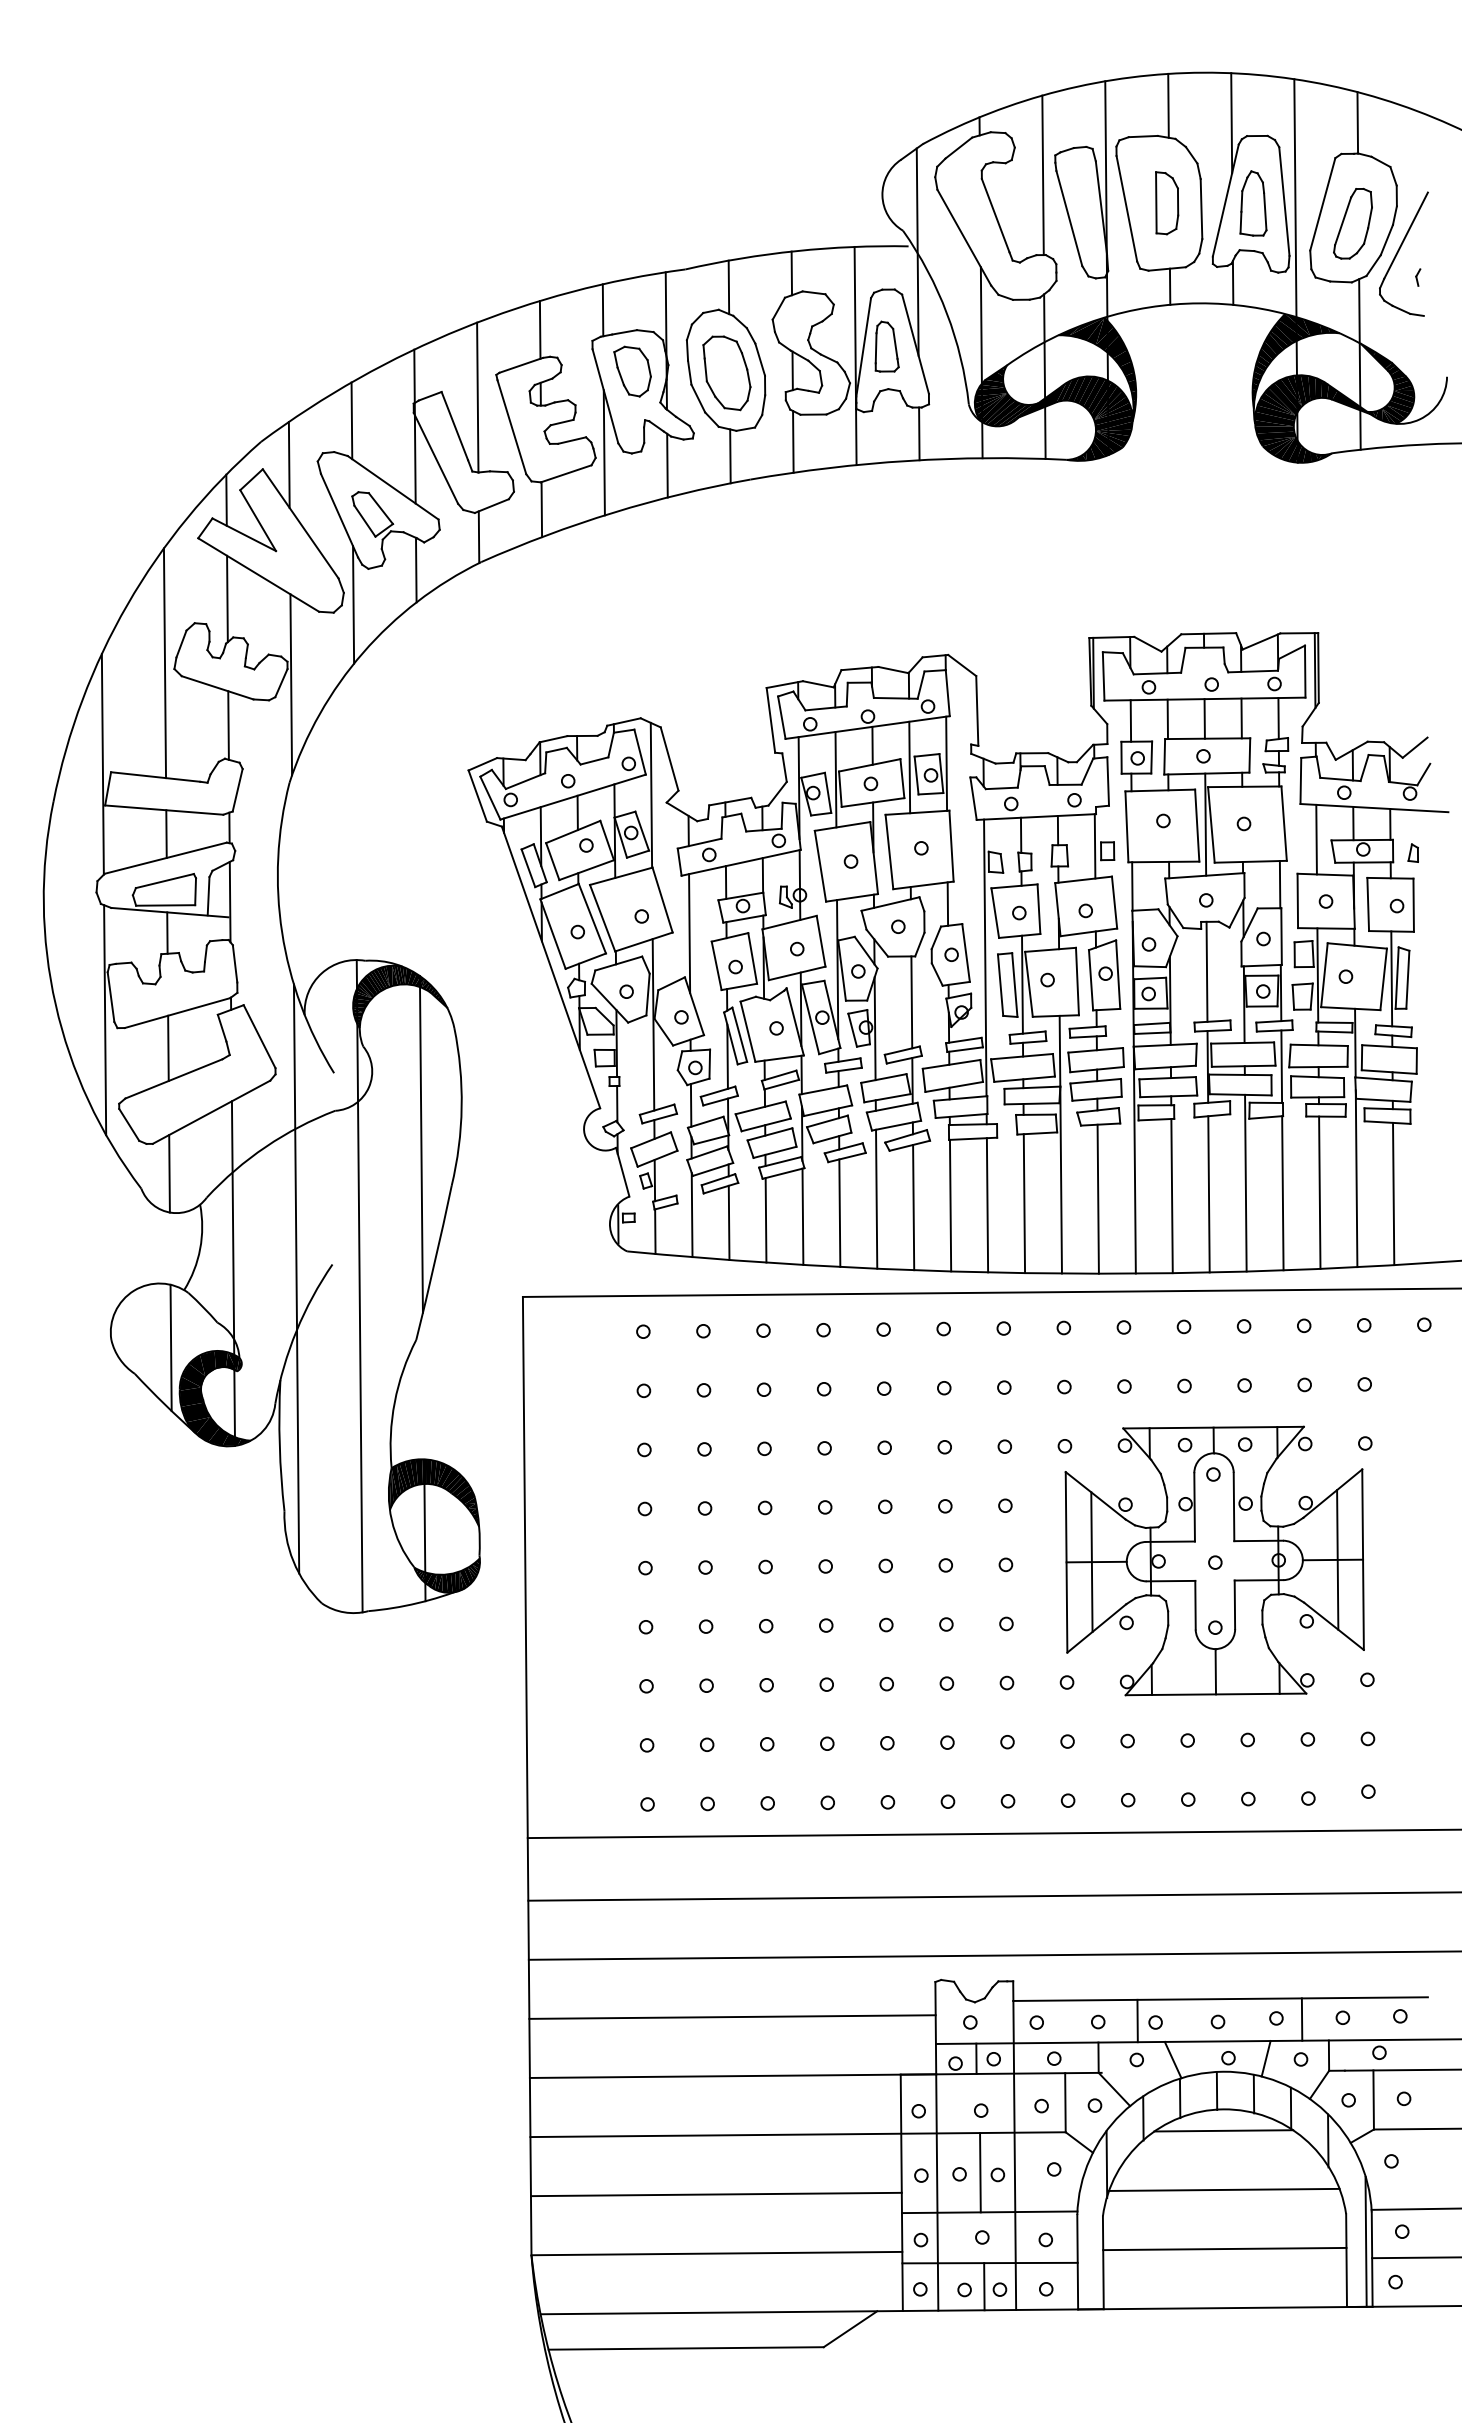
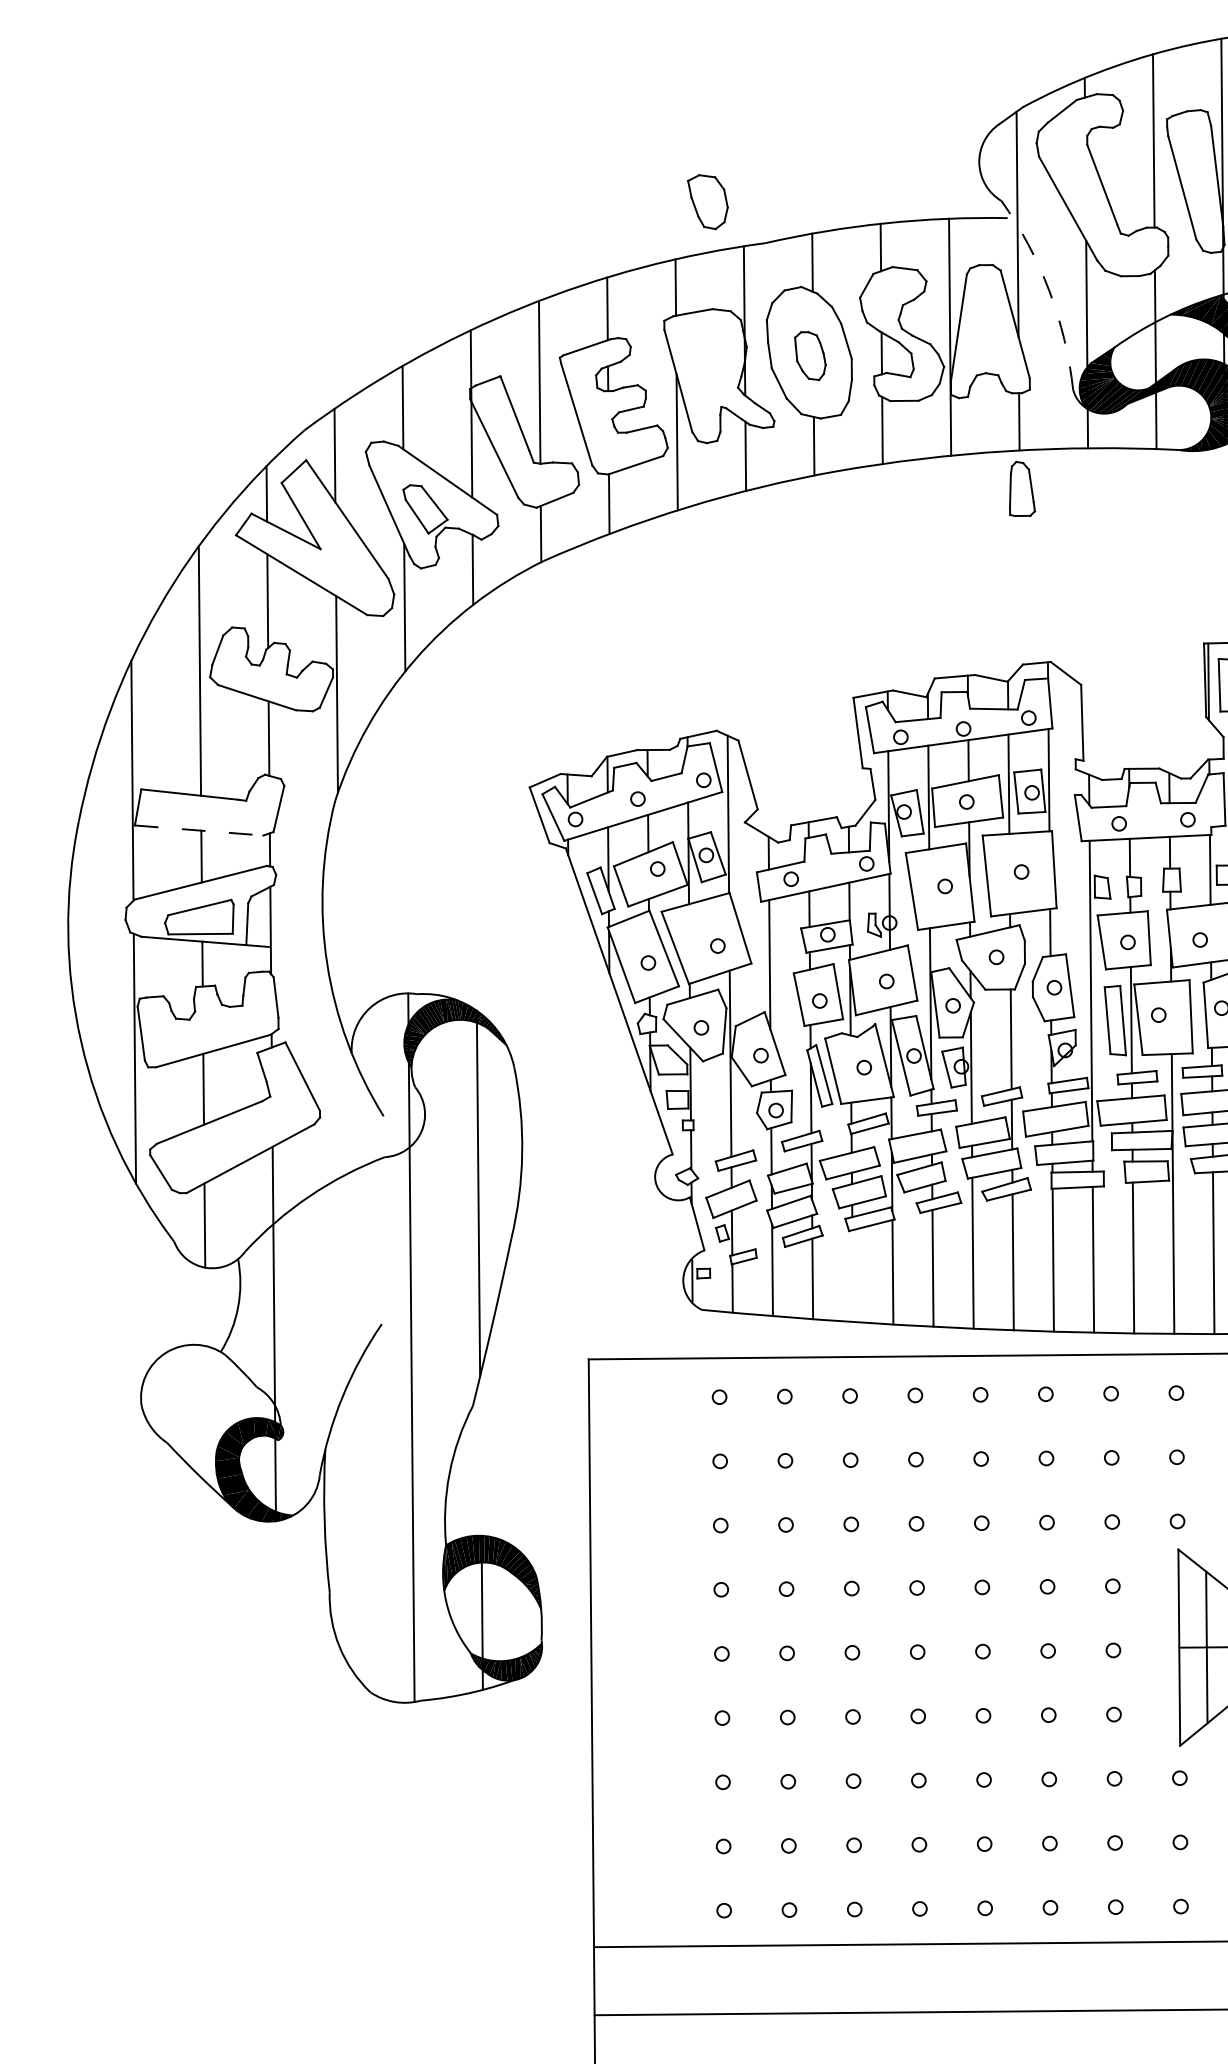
arc: (946, 313) -> (1048, 291), solid -> dashed
part: (886, 346) -> (1021, 488), moved
part: (632, 371) -> (707, 201), moved
part: (726, 373) -> (809, 356), size x0.6
line: (164, 810) -> (199, 830), solid -> dashed
line: (765, 1220) -> (852, 1276), removed
line: (296, 1278) -> (342, 1339), removed
line: (170, 1347) -> (205, 1414), removed

